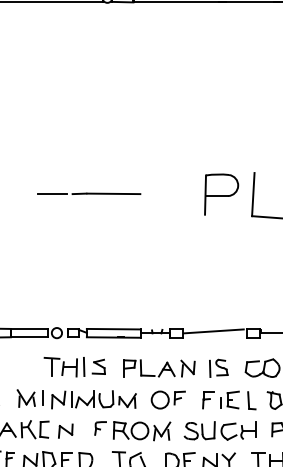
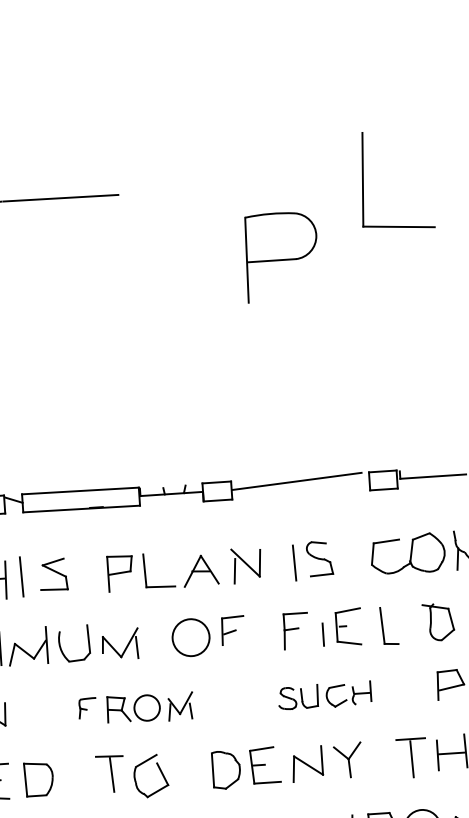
part: (221, 194) -> (281, 256), moved
part: (219, 430) -> (323, 694), size x0.6
part: (132, 431) -> (135, 709), size x0.7

